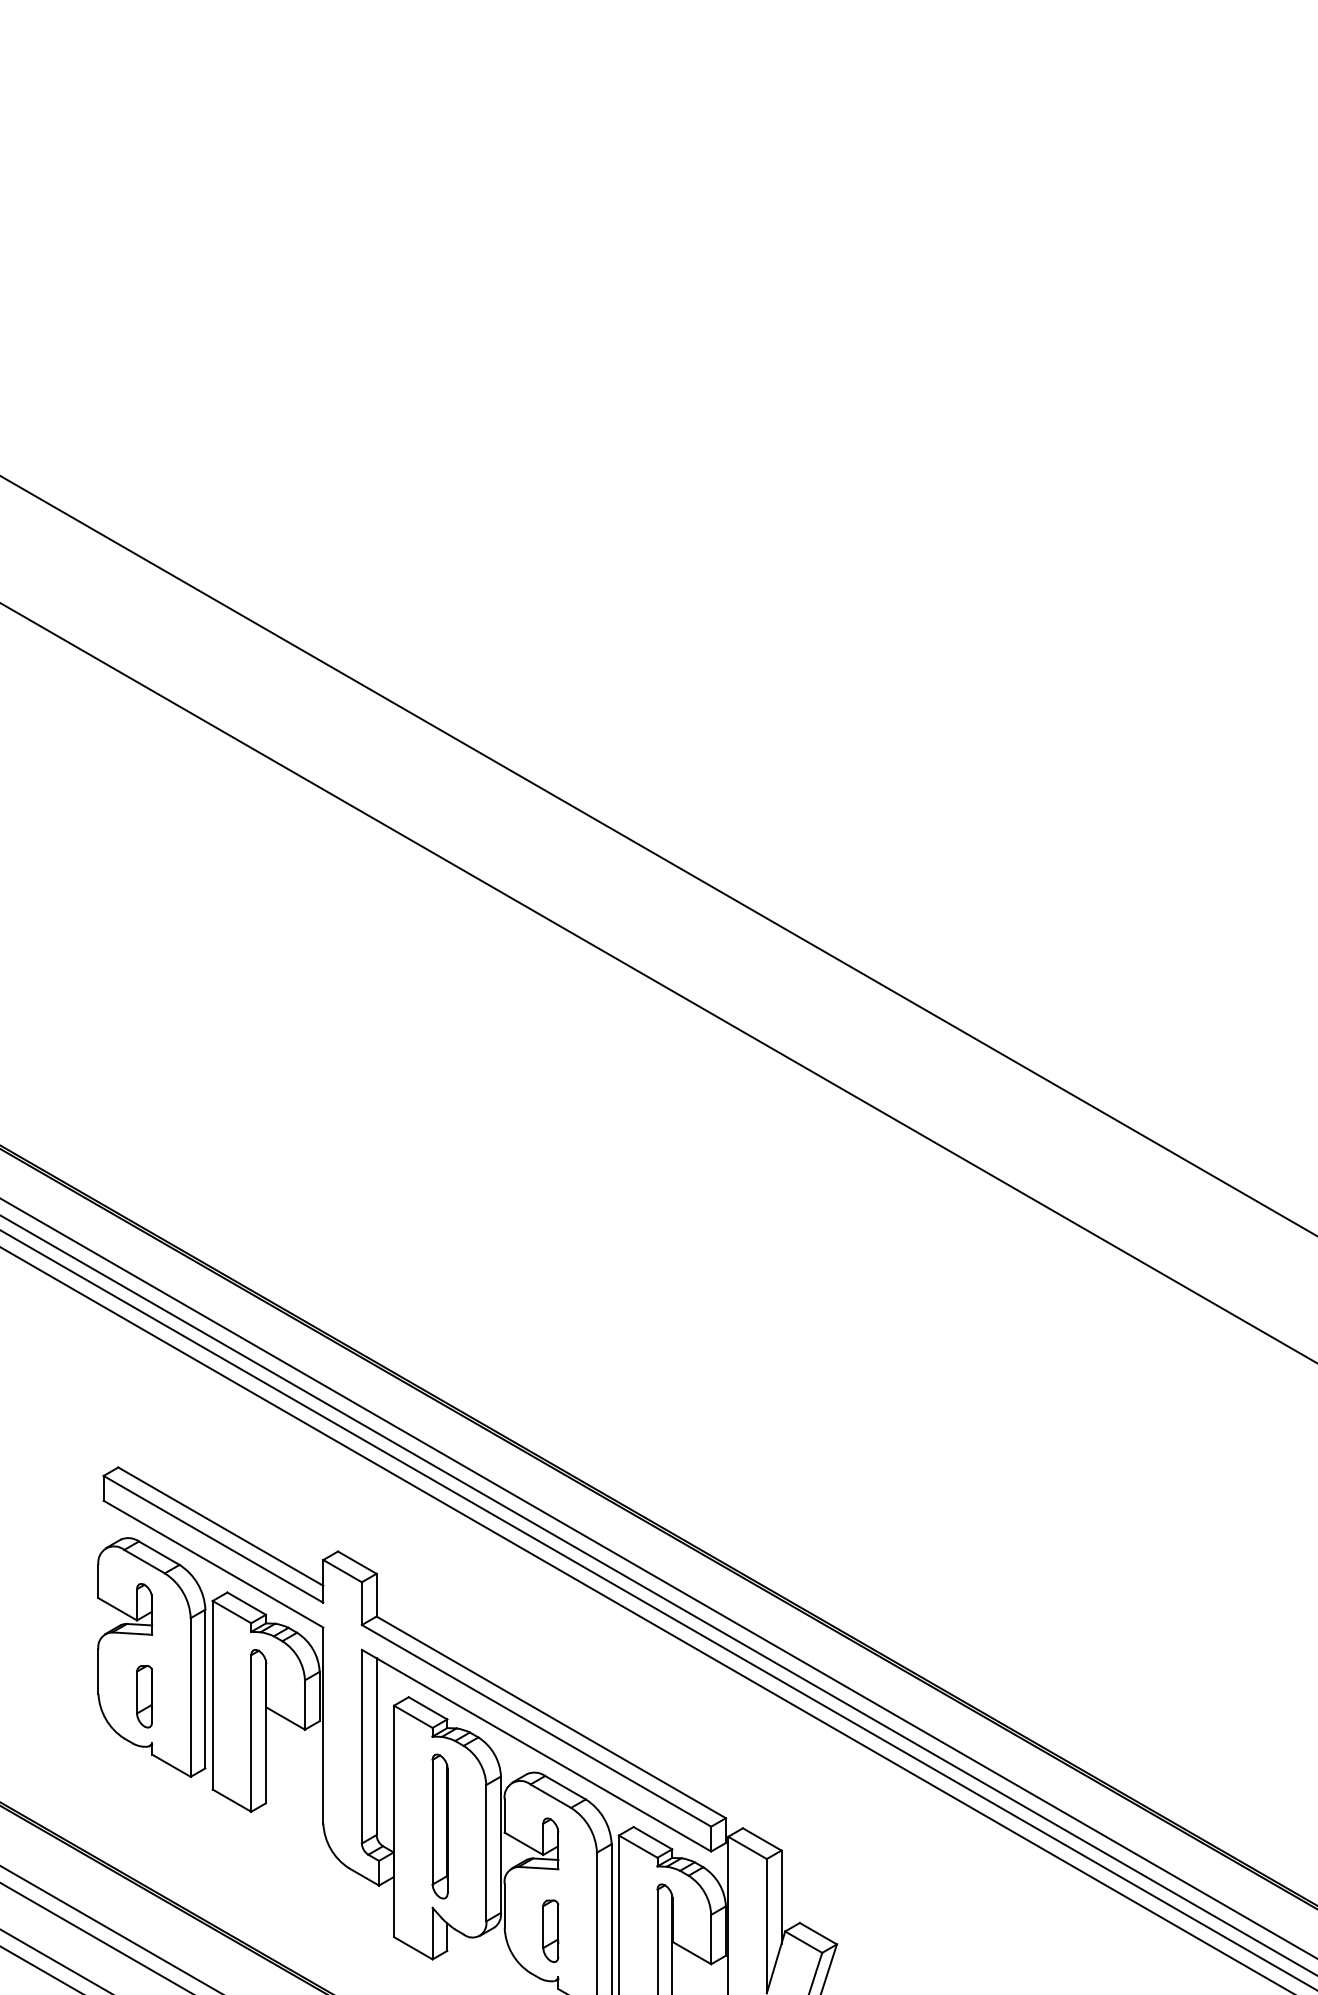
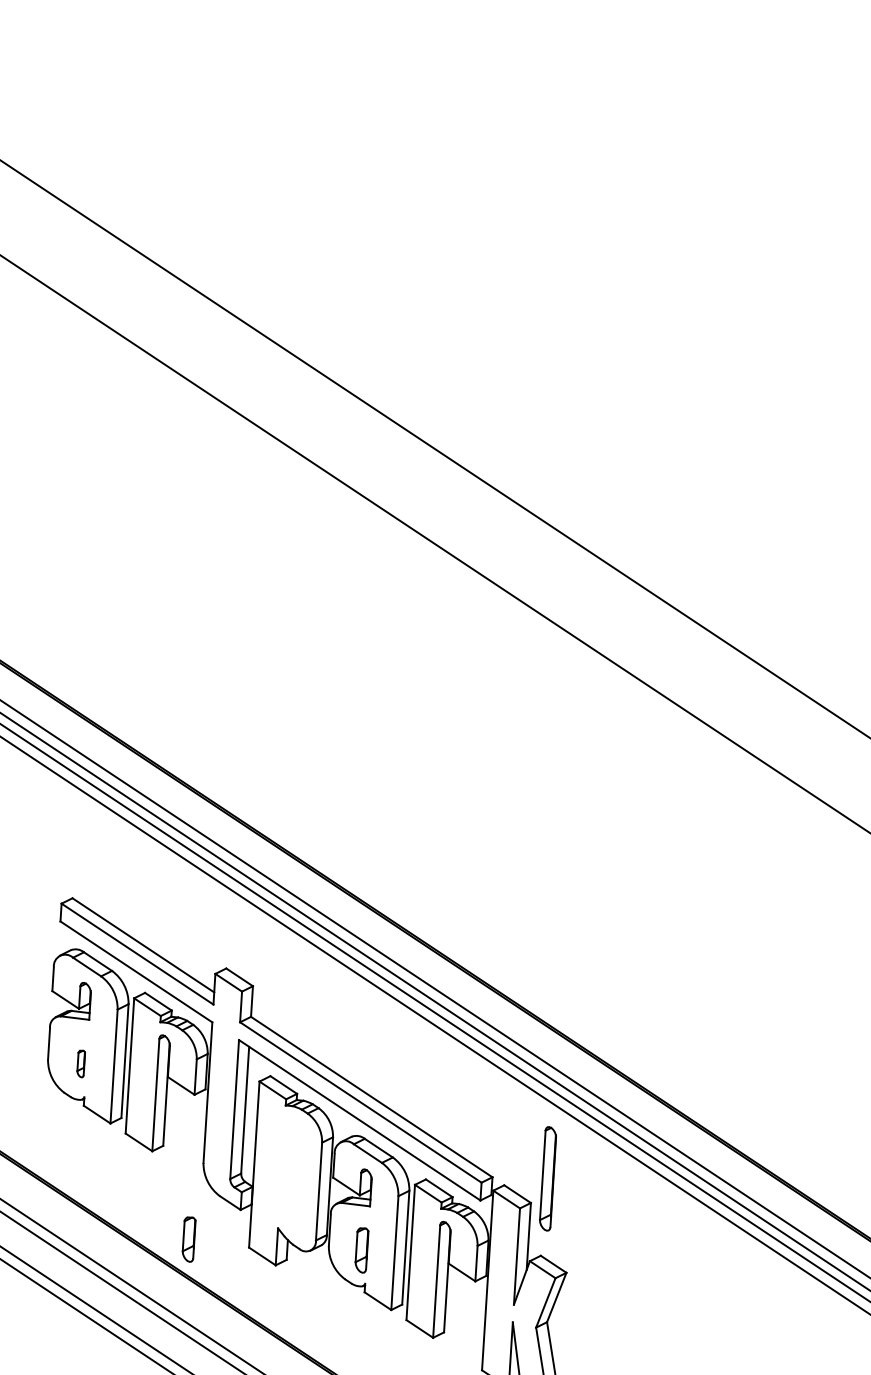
part: (144, 1696) -> (80, 1063), size x0.6
part: (439, 1826) -> (547, 1178), moved
part: (309, 1930) -> (188, 1239), added

